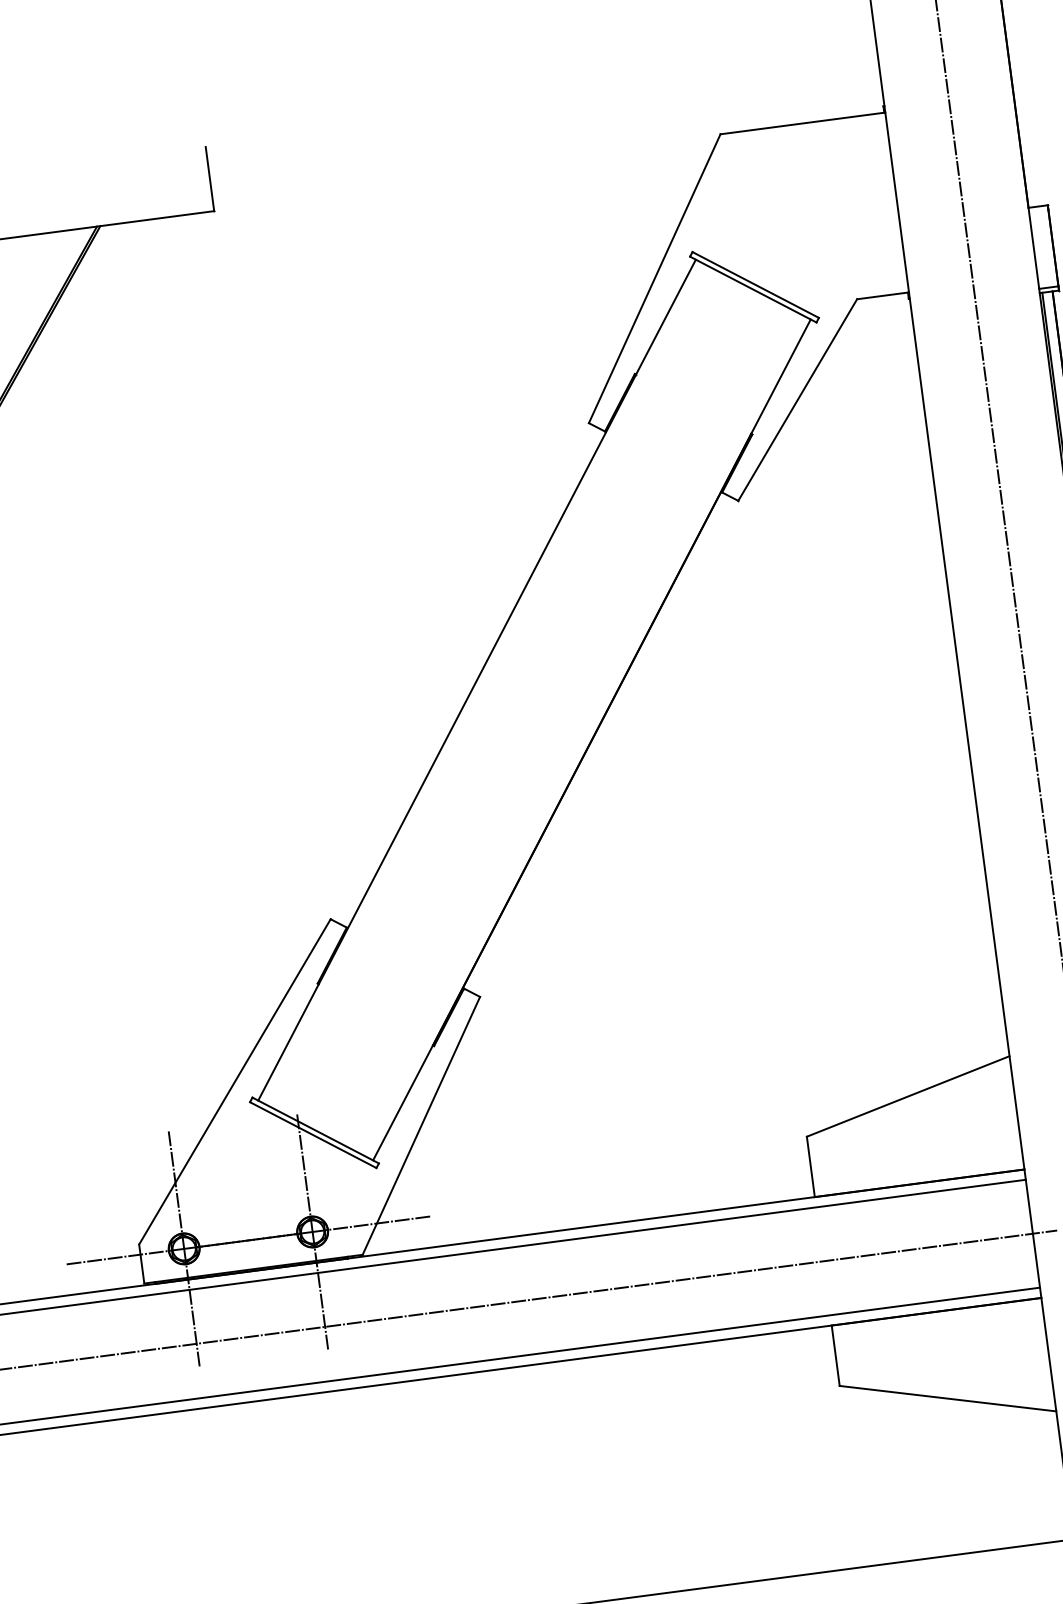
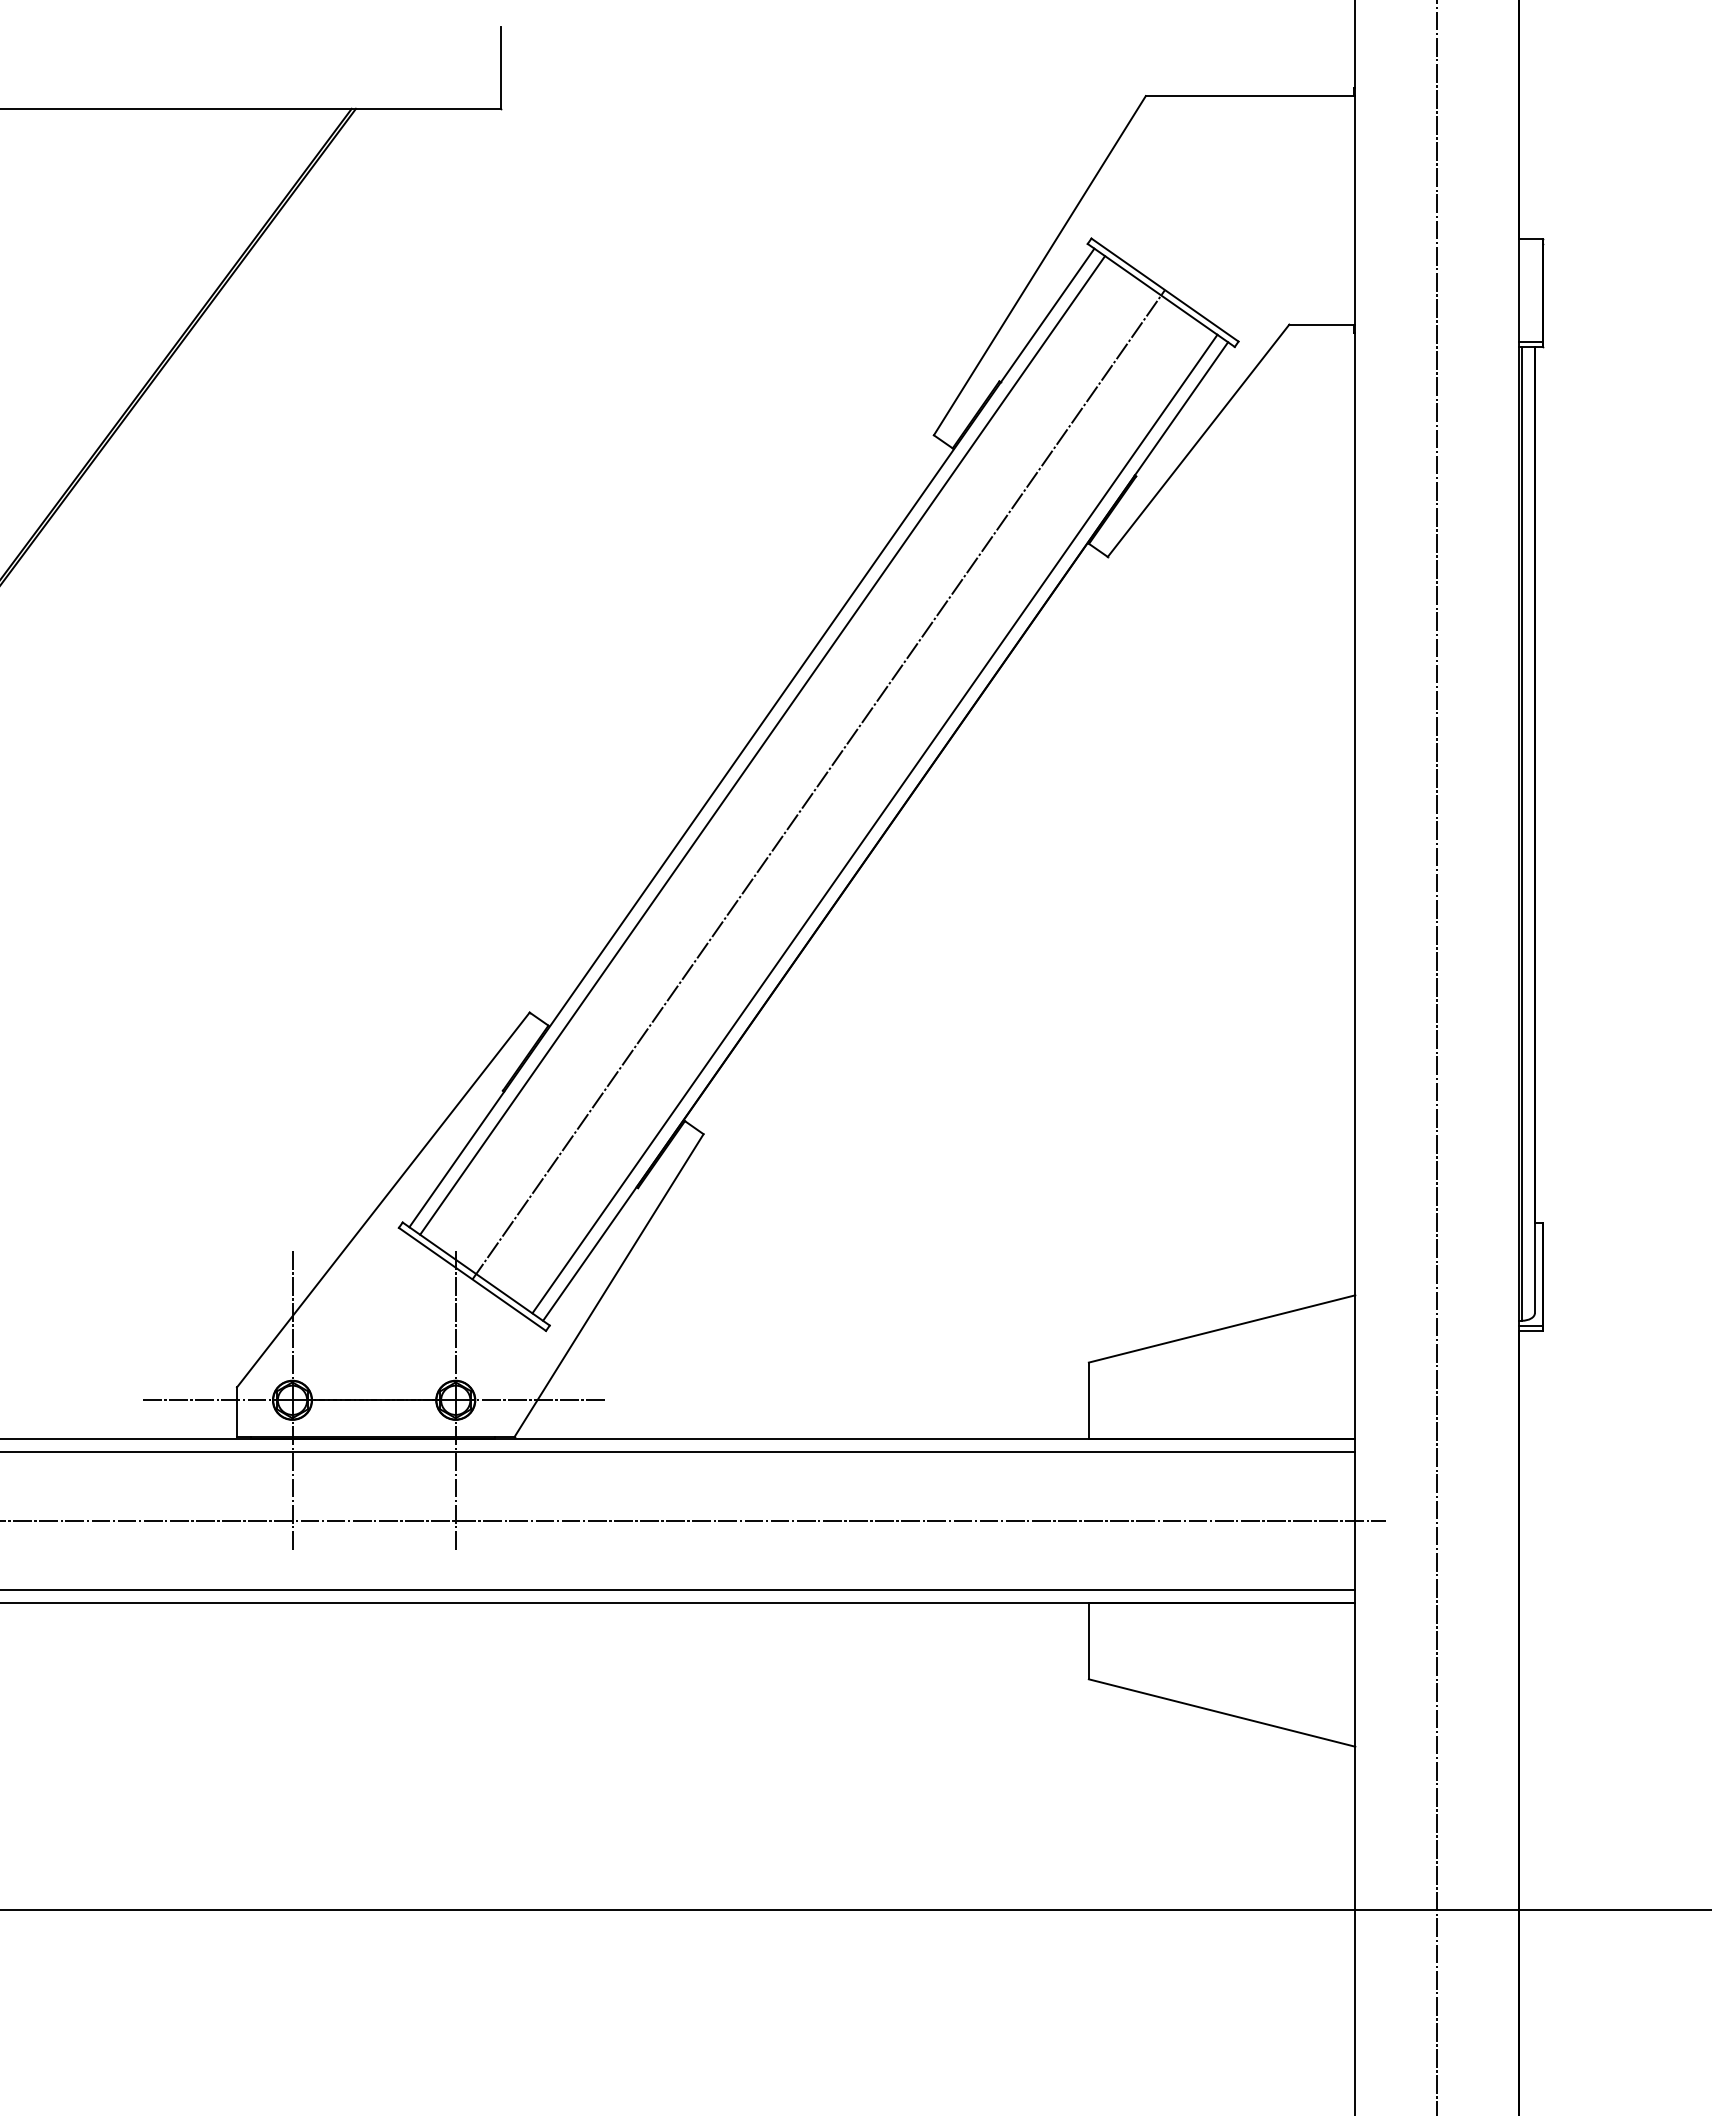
line: (486, 685) -> (762, 745), added
line: (534, 709) -> (818, 784), added
line: (582, 734) -> (874, 823), added

